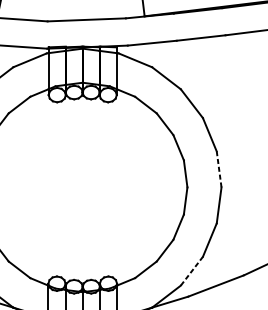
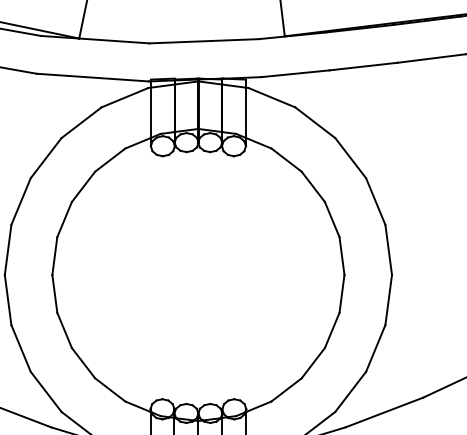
line: (219, 169) -> (388, 249), dashed -> solid
line: (192, 270) -> (351, 391), dashed -> solid

